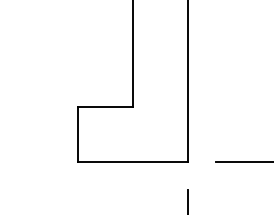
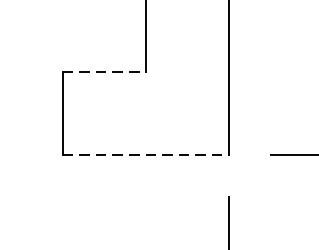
line: (105, 107) -> (104, 72), solid -> dashed
line: (133, 162) -> (146, 155), solid -> dashed

